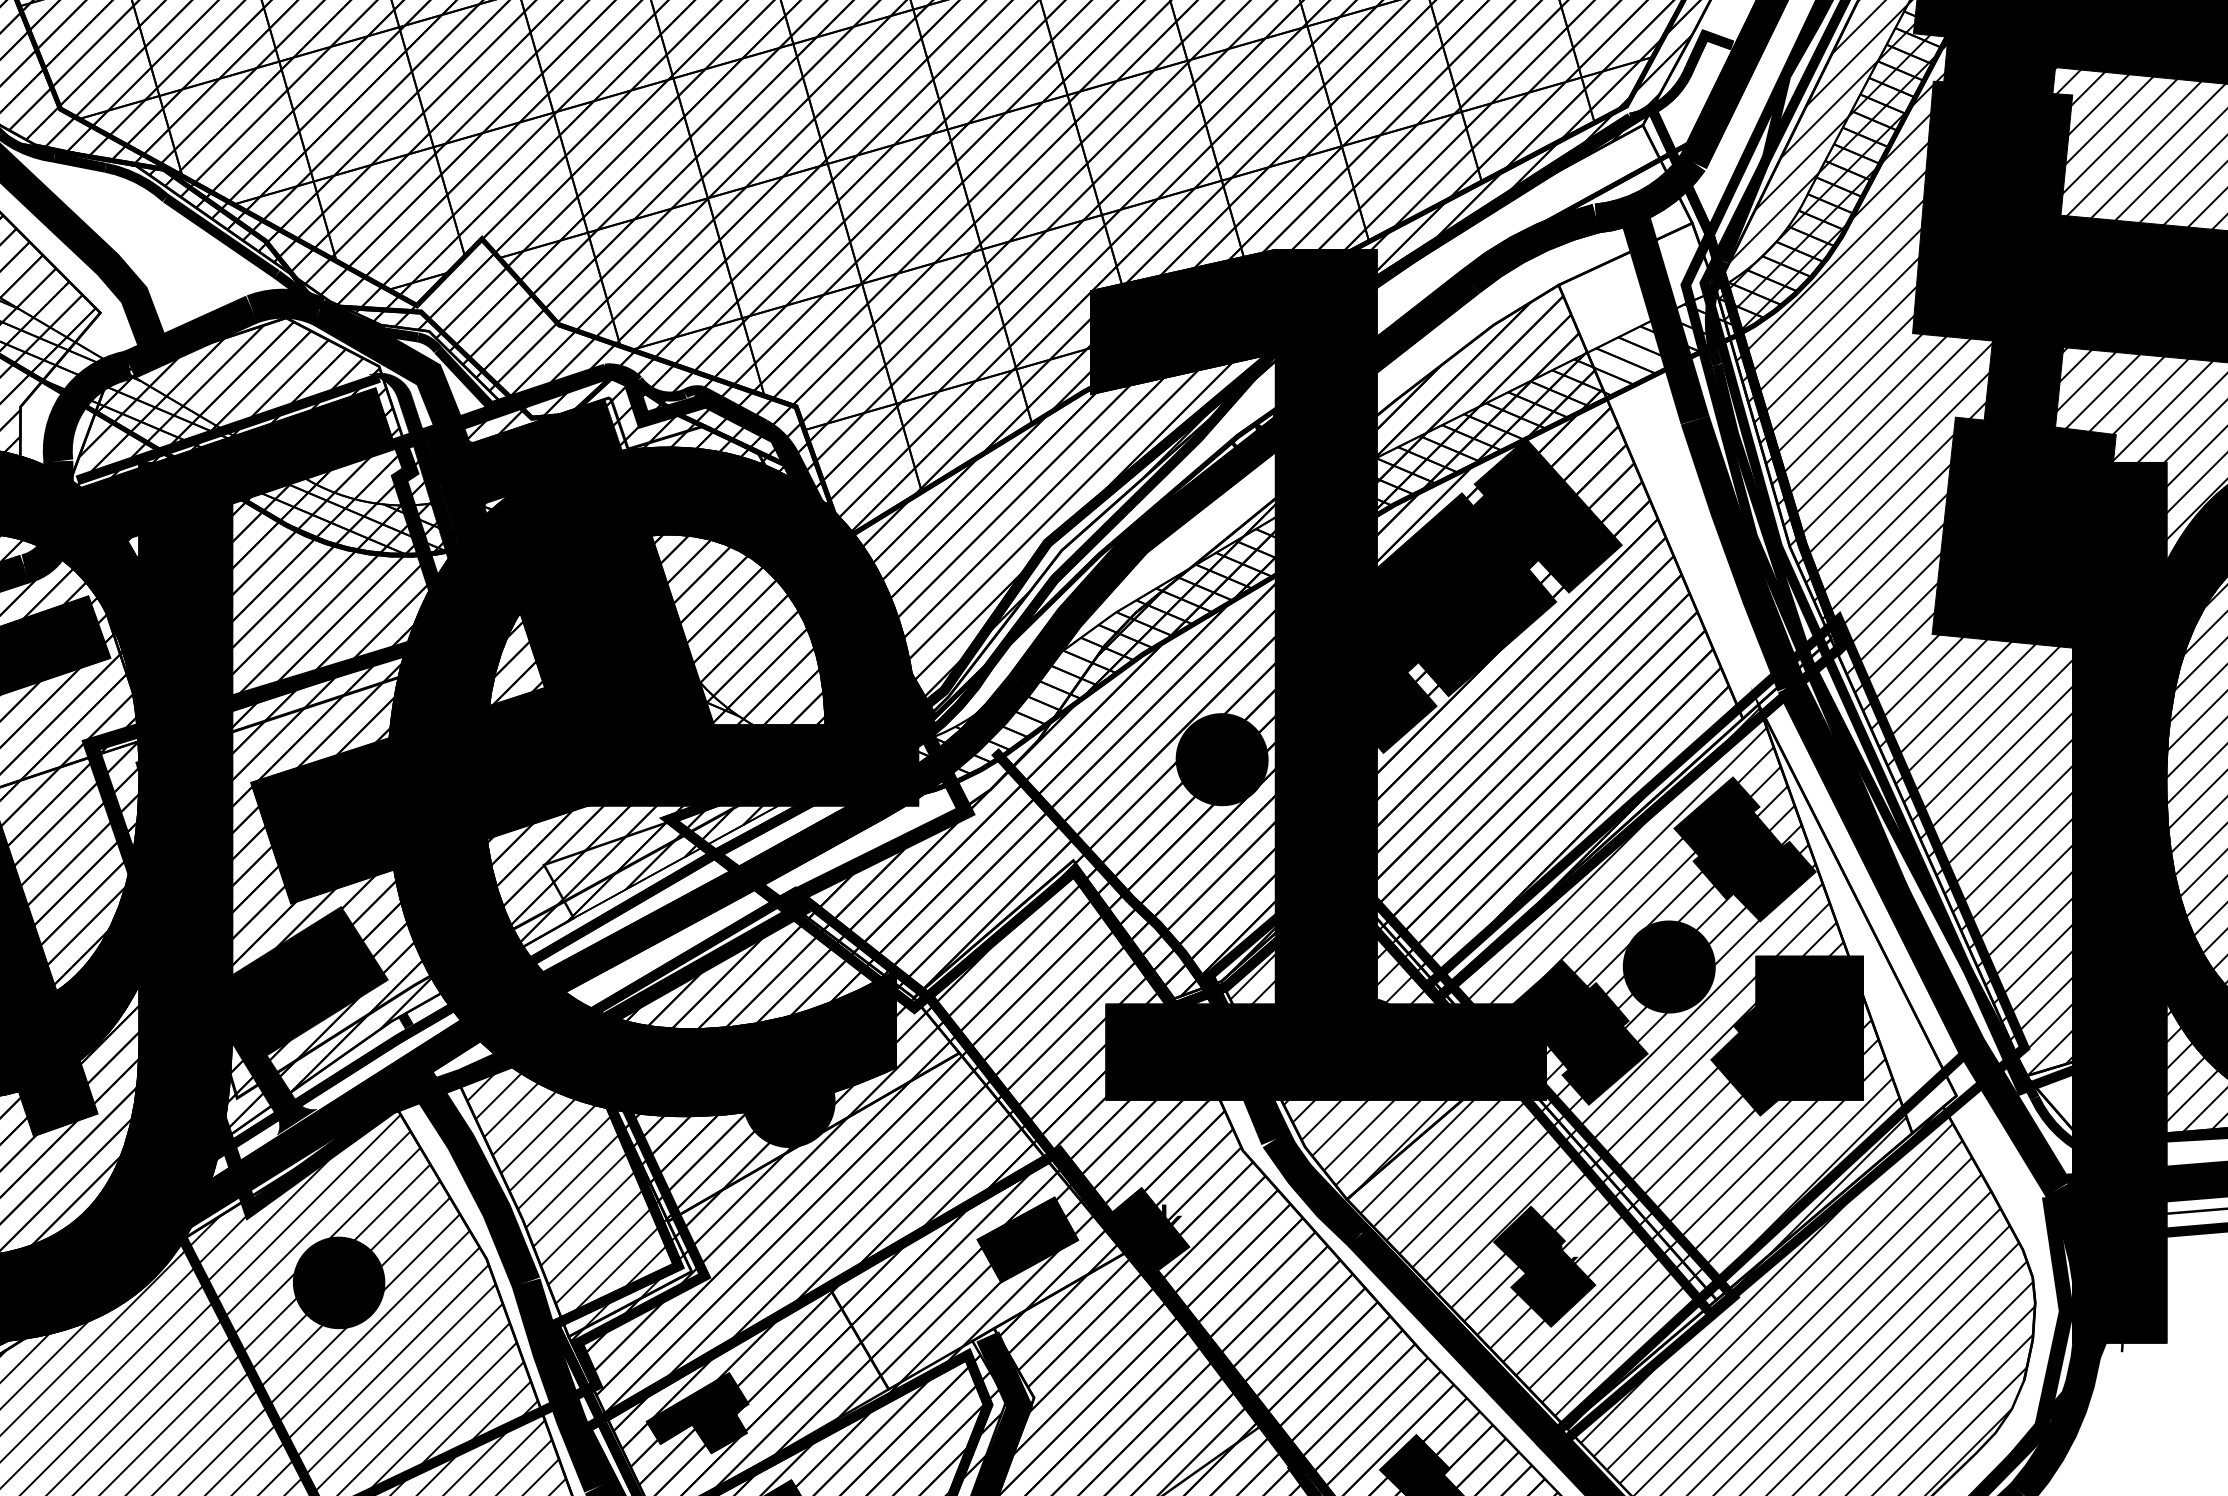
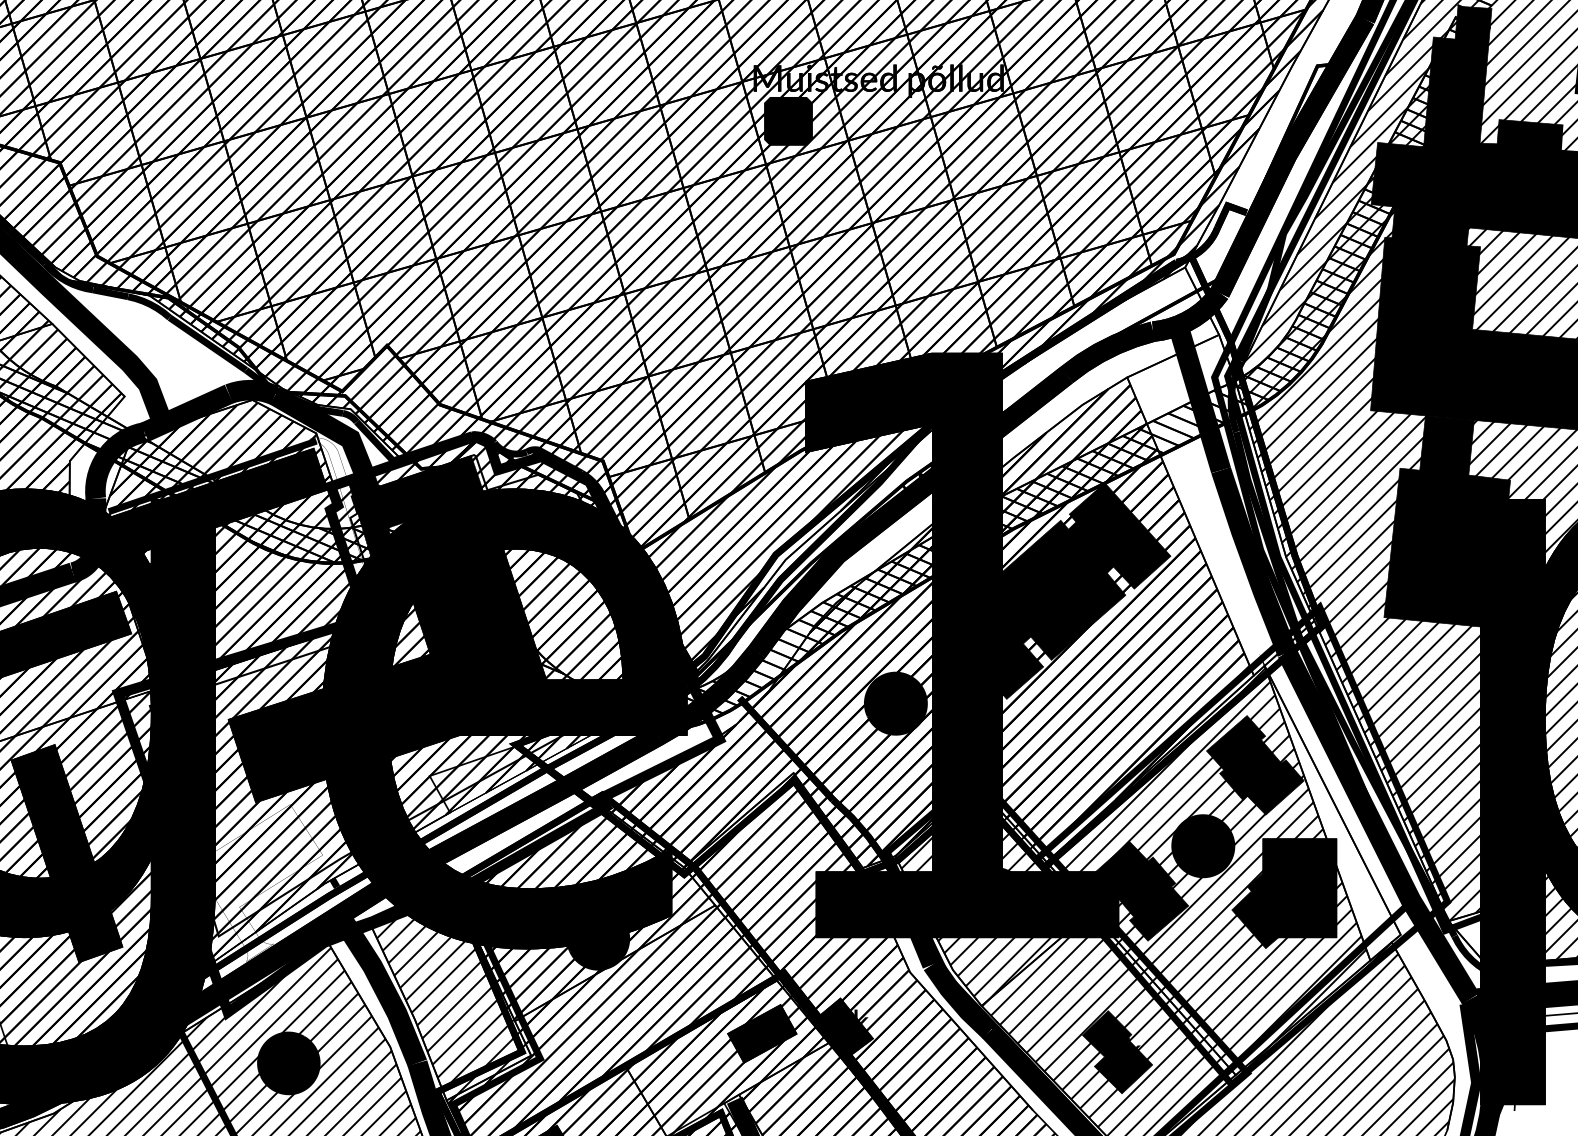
fill: (415, 467) -> (341, 502), removed
fill: (297, 1019) -> (260, 882), removed

